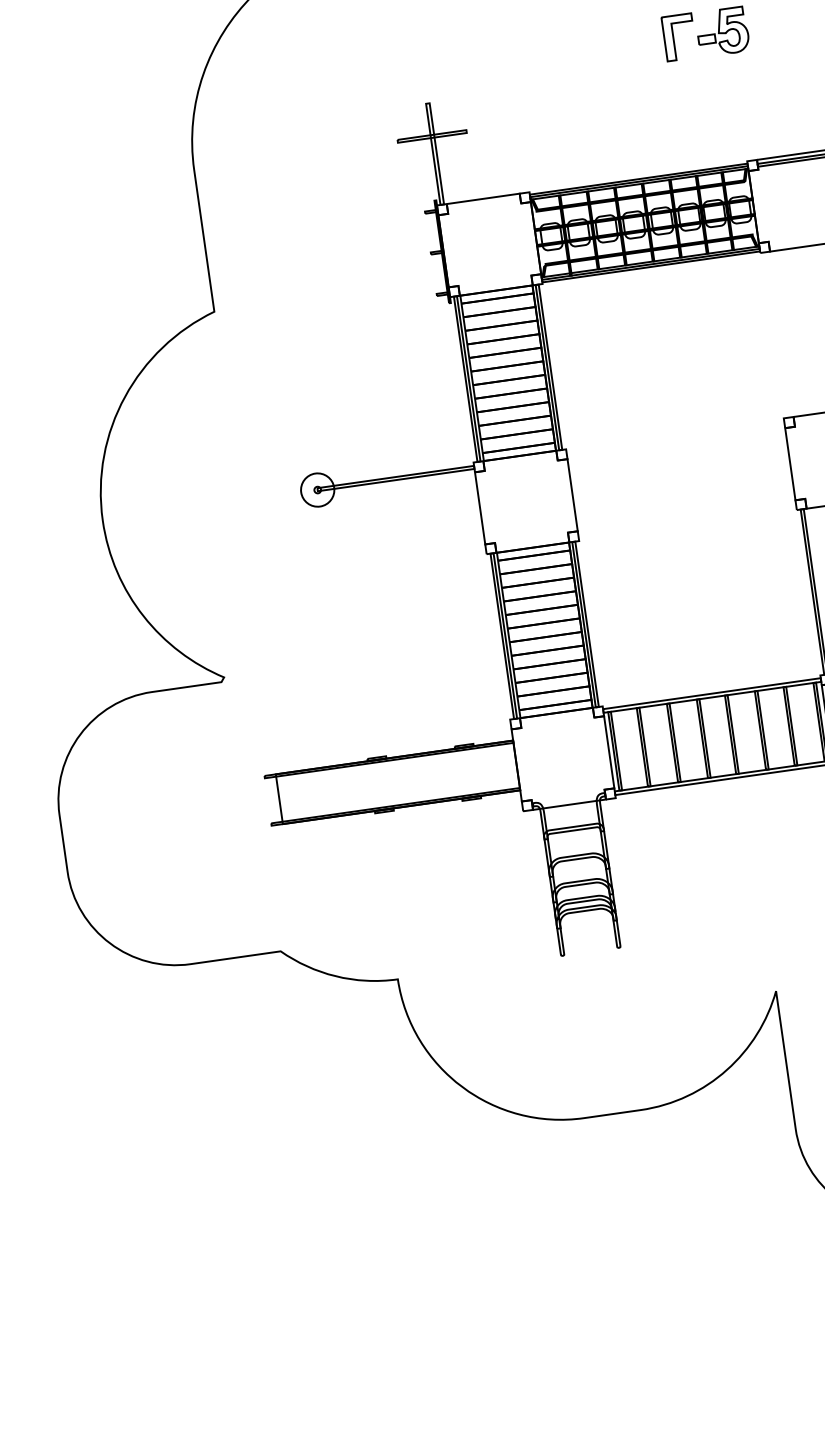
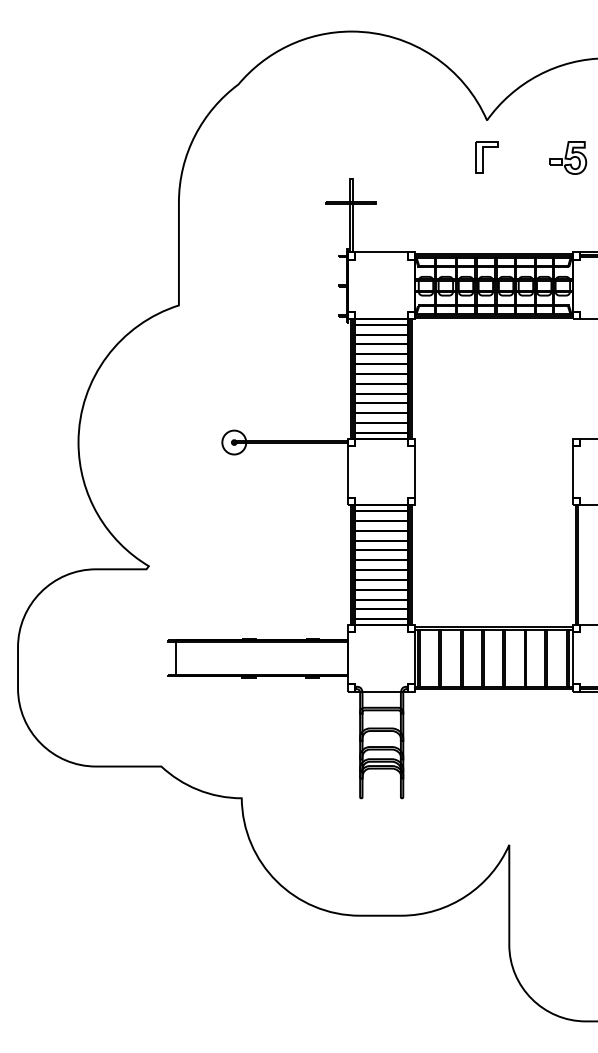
part: (678, 37) -> (486, 157), moved

